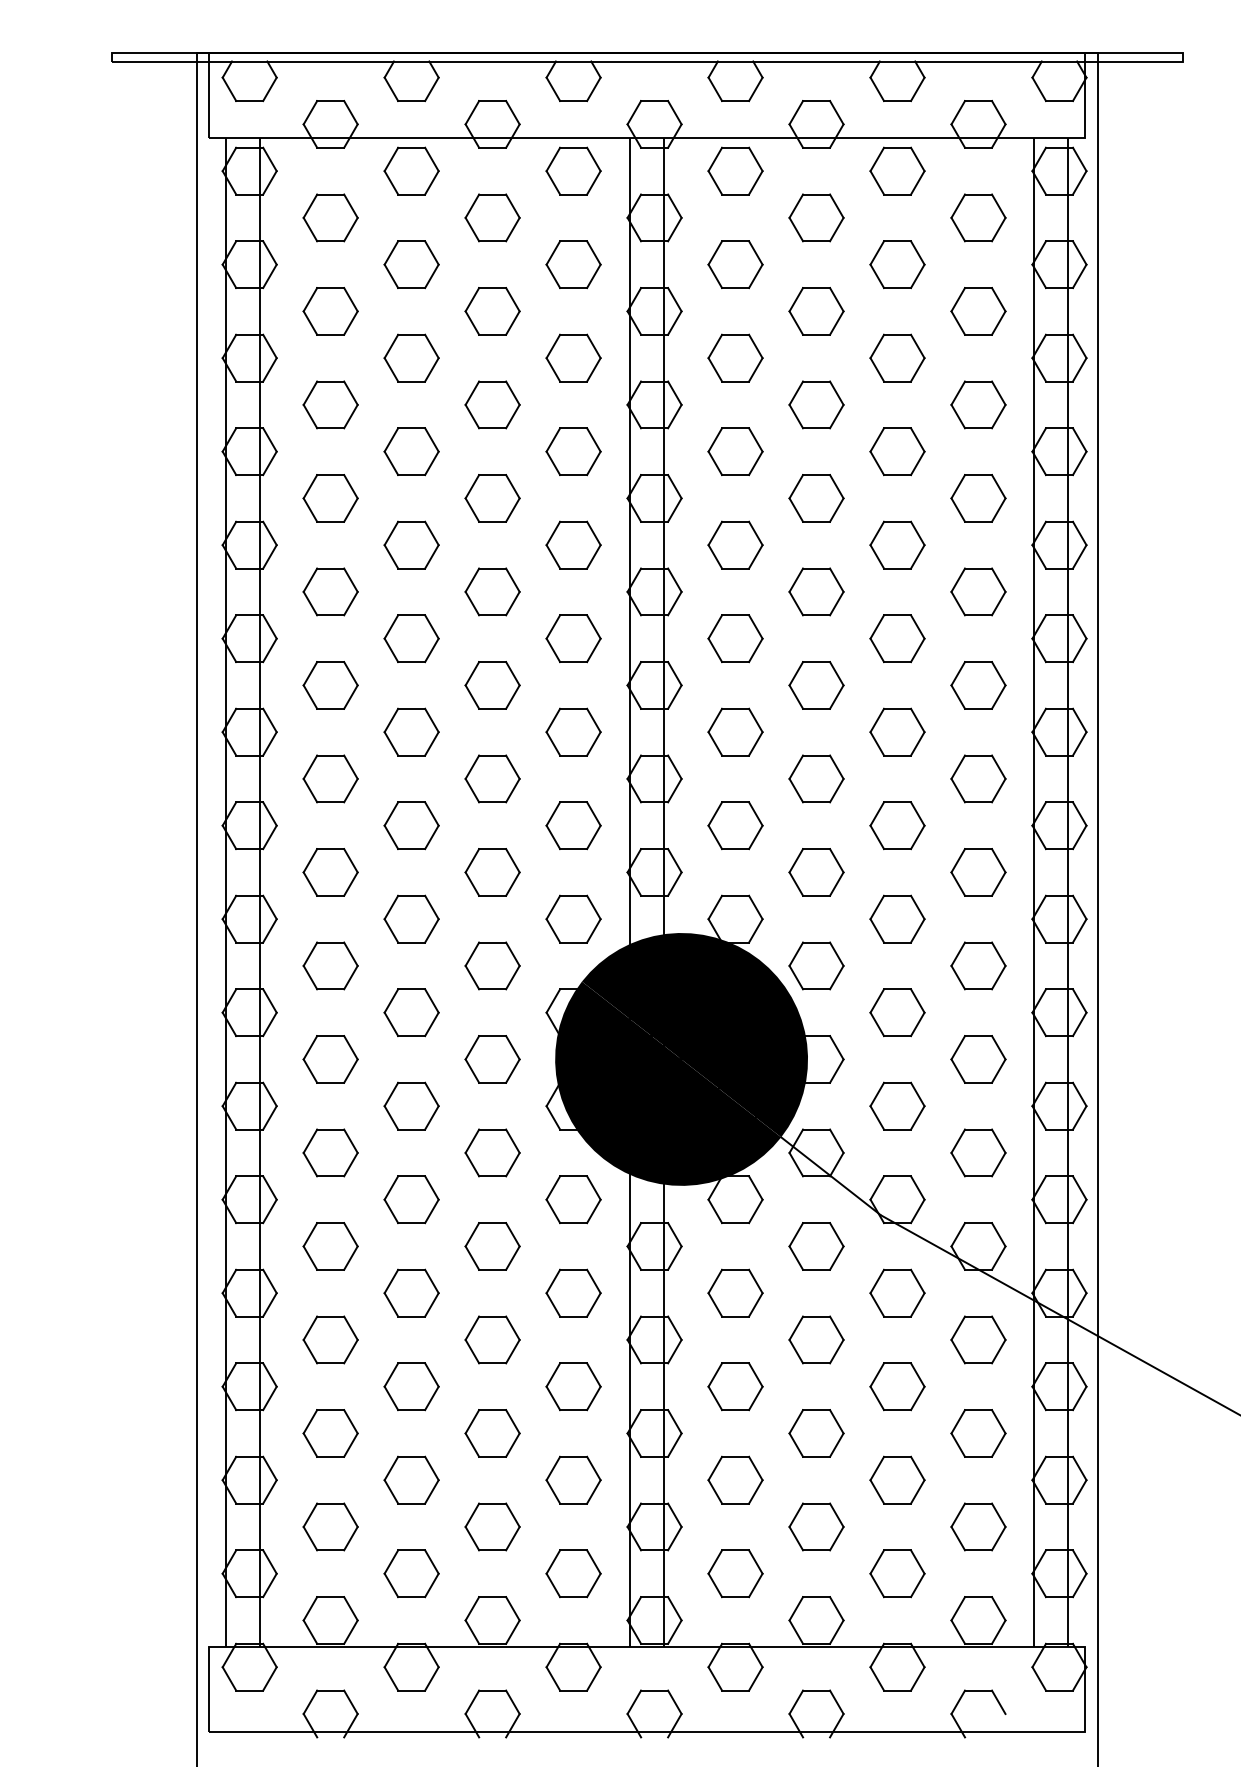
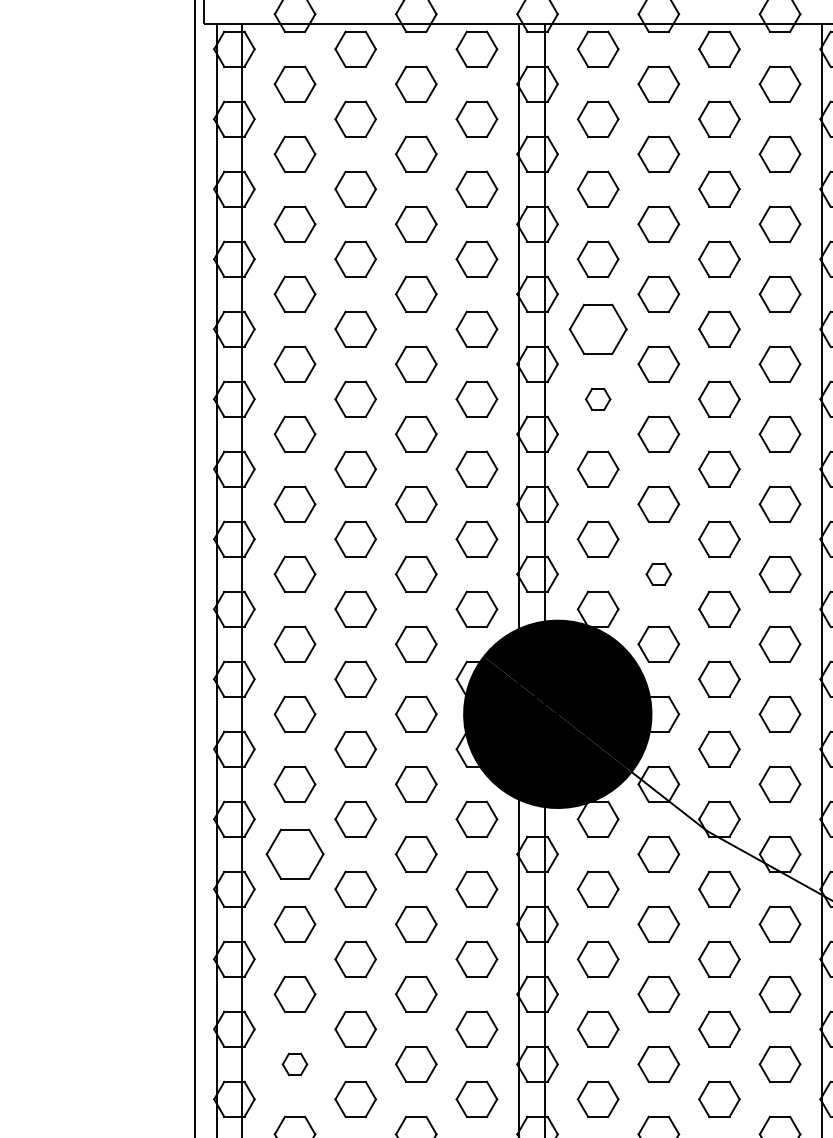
part: (735, 544) -> (598, 328), size x1.4
part: (735, 638) -> (598, 399), size x0.6
part: (816, 872) -> (658, 574), size x0.6
part: (330, 1246) -> (294, 854), size x1.4
part: (330, 1526) -> (294, 1064), size x0.6

